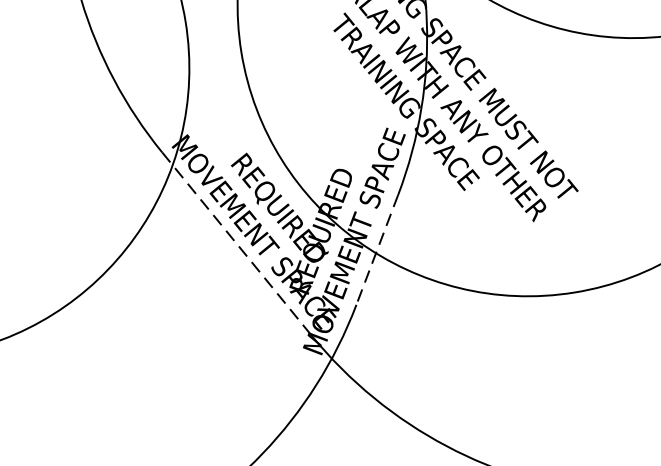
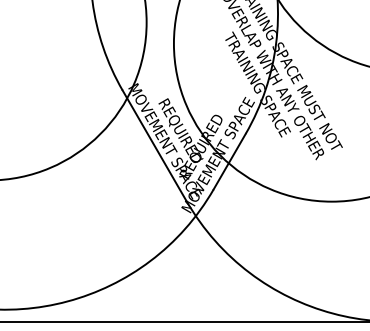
line: (236, 244) -> (154, 146), dashed -> solid
line: (376, 249) -> (229, 161), dashed -> solid

